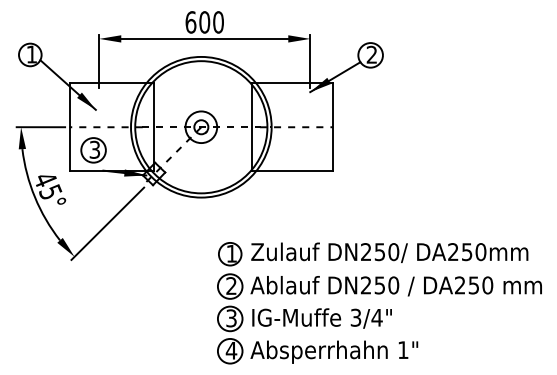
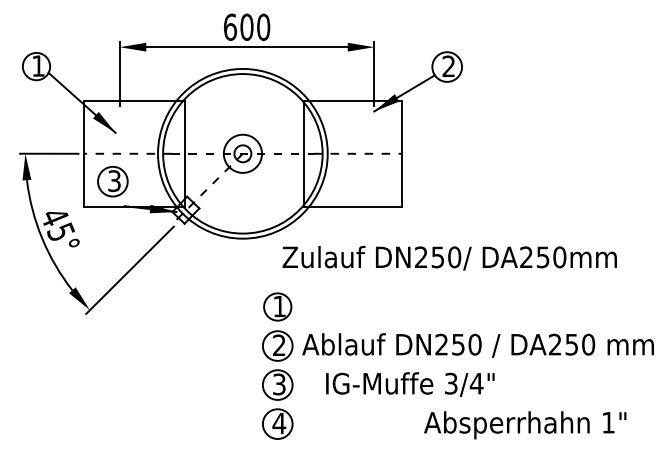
text: (389, 252) -> (449, 257), moved
text: (321, 318) -> (409, 384), moved
text: (334, 351) -> (525, 424), moved

